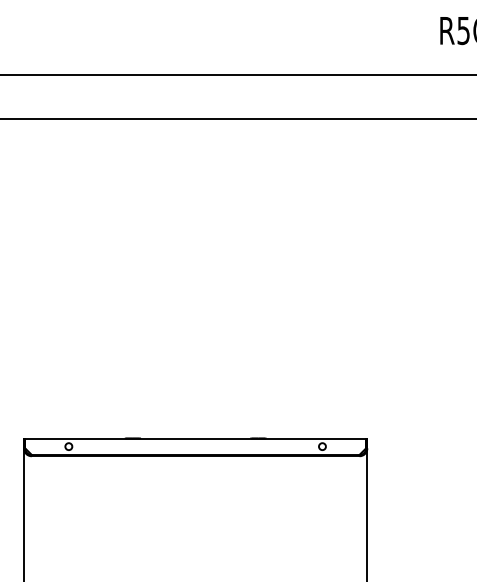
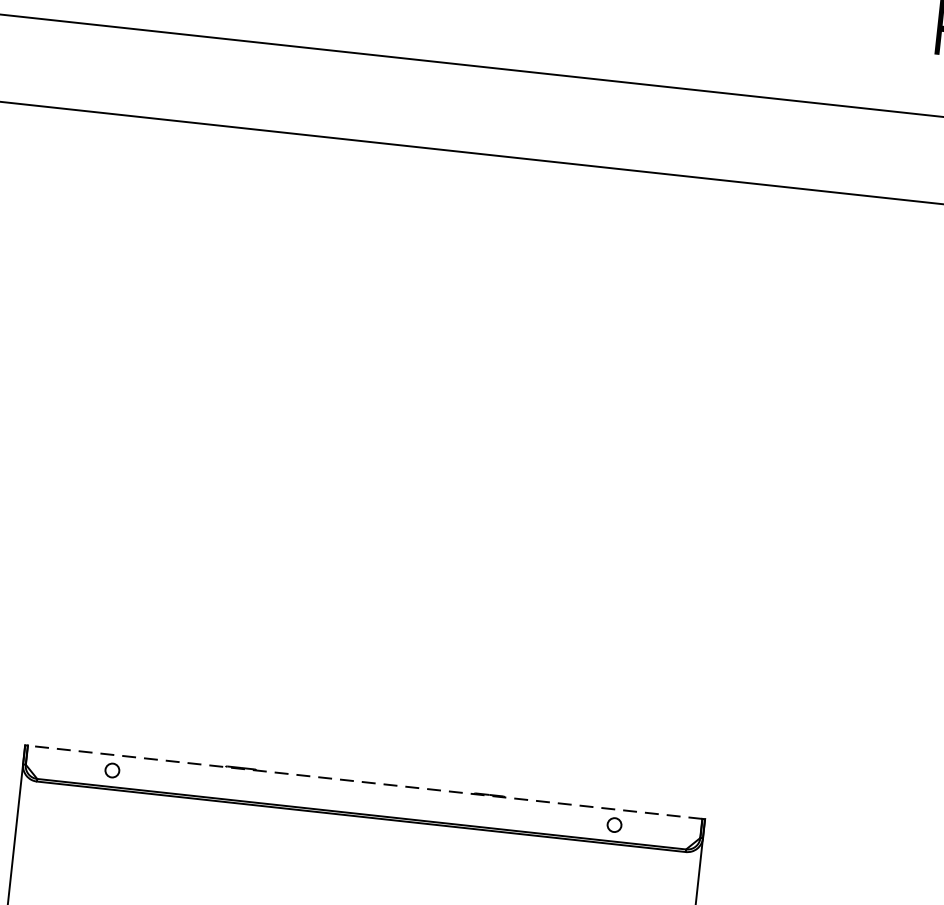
line: (195, 438) -> (364, 781), solid -> dashed

